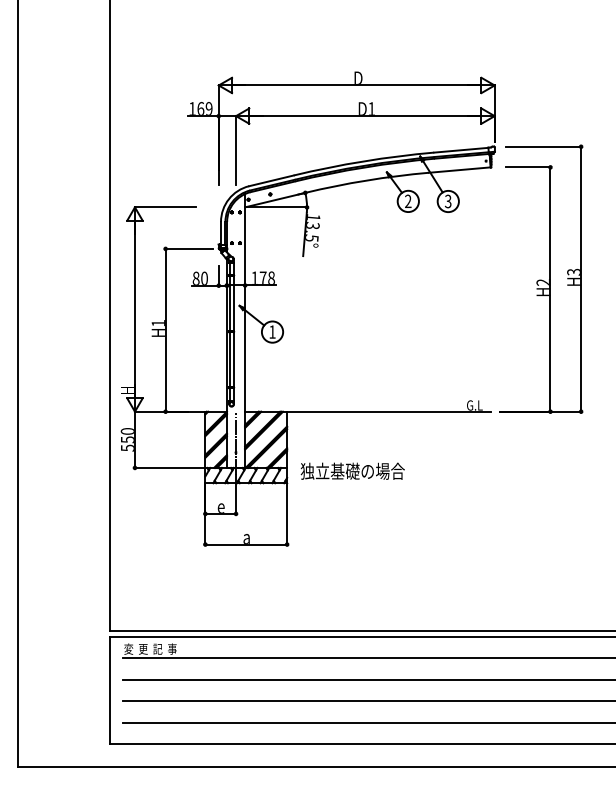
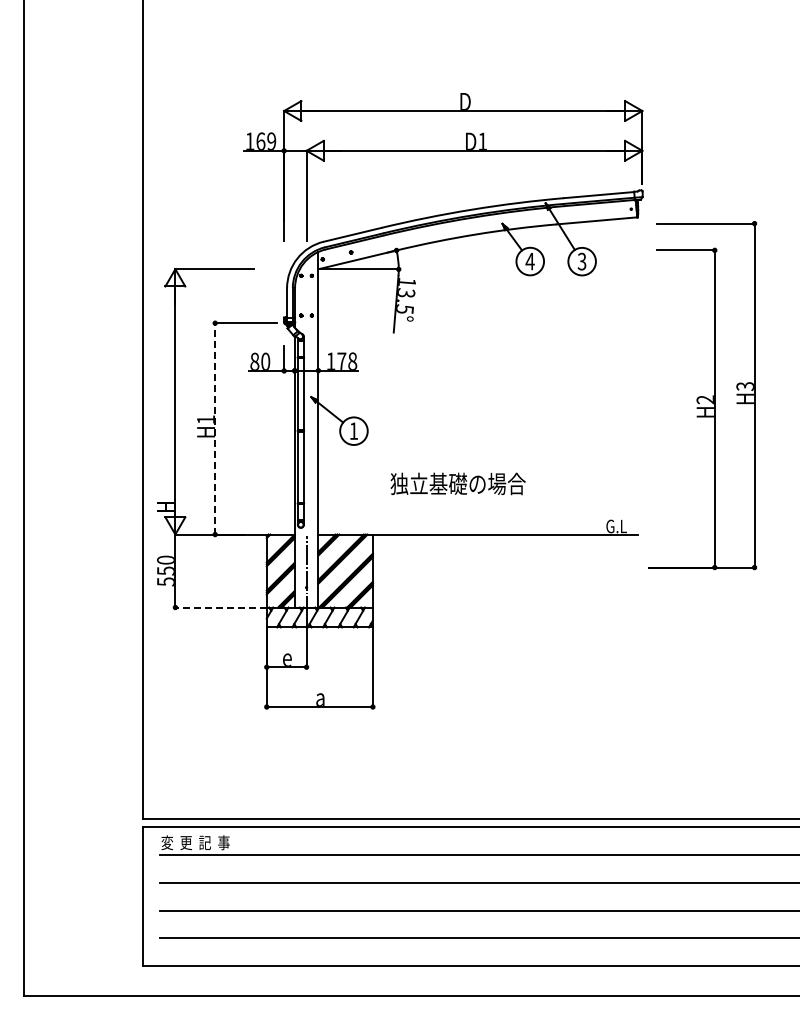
text: (407, 201) -> (529, 261), 2 -> 4
part: (541, 279) -> (702, 395), moved
line: (165, 330) -> (215, 428), solid -> dashed
line: (169, 467) -> (220, 607), solid -> dashed
text: (352, 470) -> (457, 483), moved

